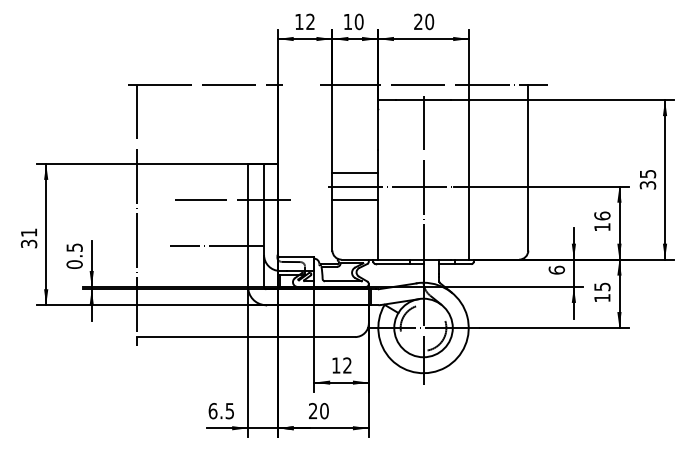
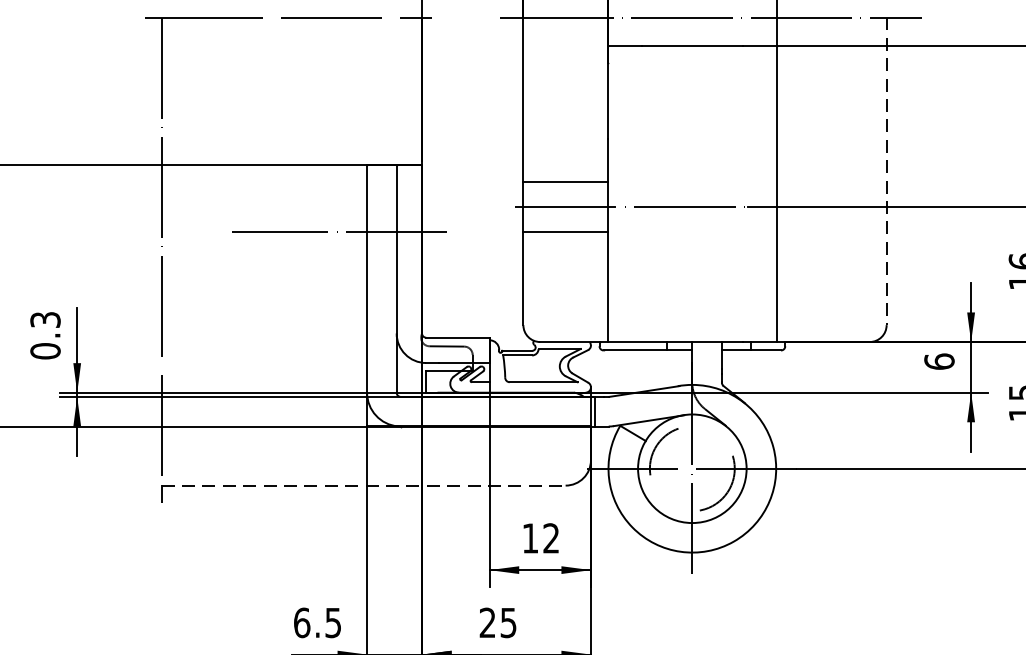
line: (528, 167) -> (886, 171), solid -> dashed
line: (423, 177) -> (692, 189), removed
line: (217, 245) -> (310, 315), removed
text: (73, 247) -> (43, 319), 0.5 -> 0.3
line: (246, 337) -> (364, 486), solid -> dashed
text: (324, 411) -> (508, 623), 20 -> 25

